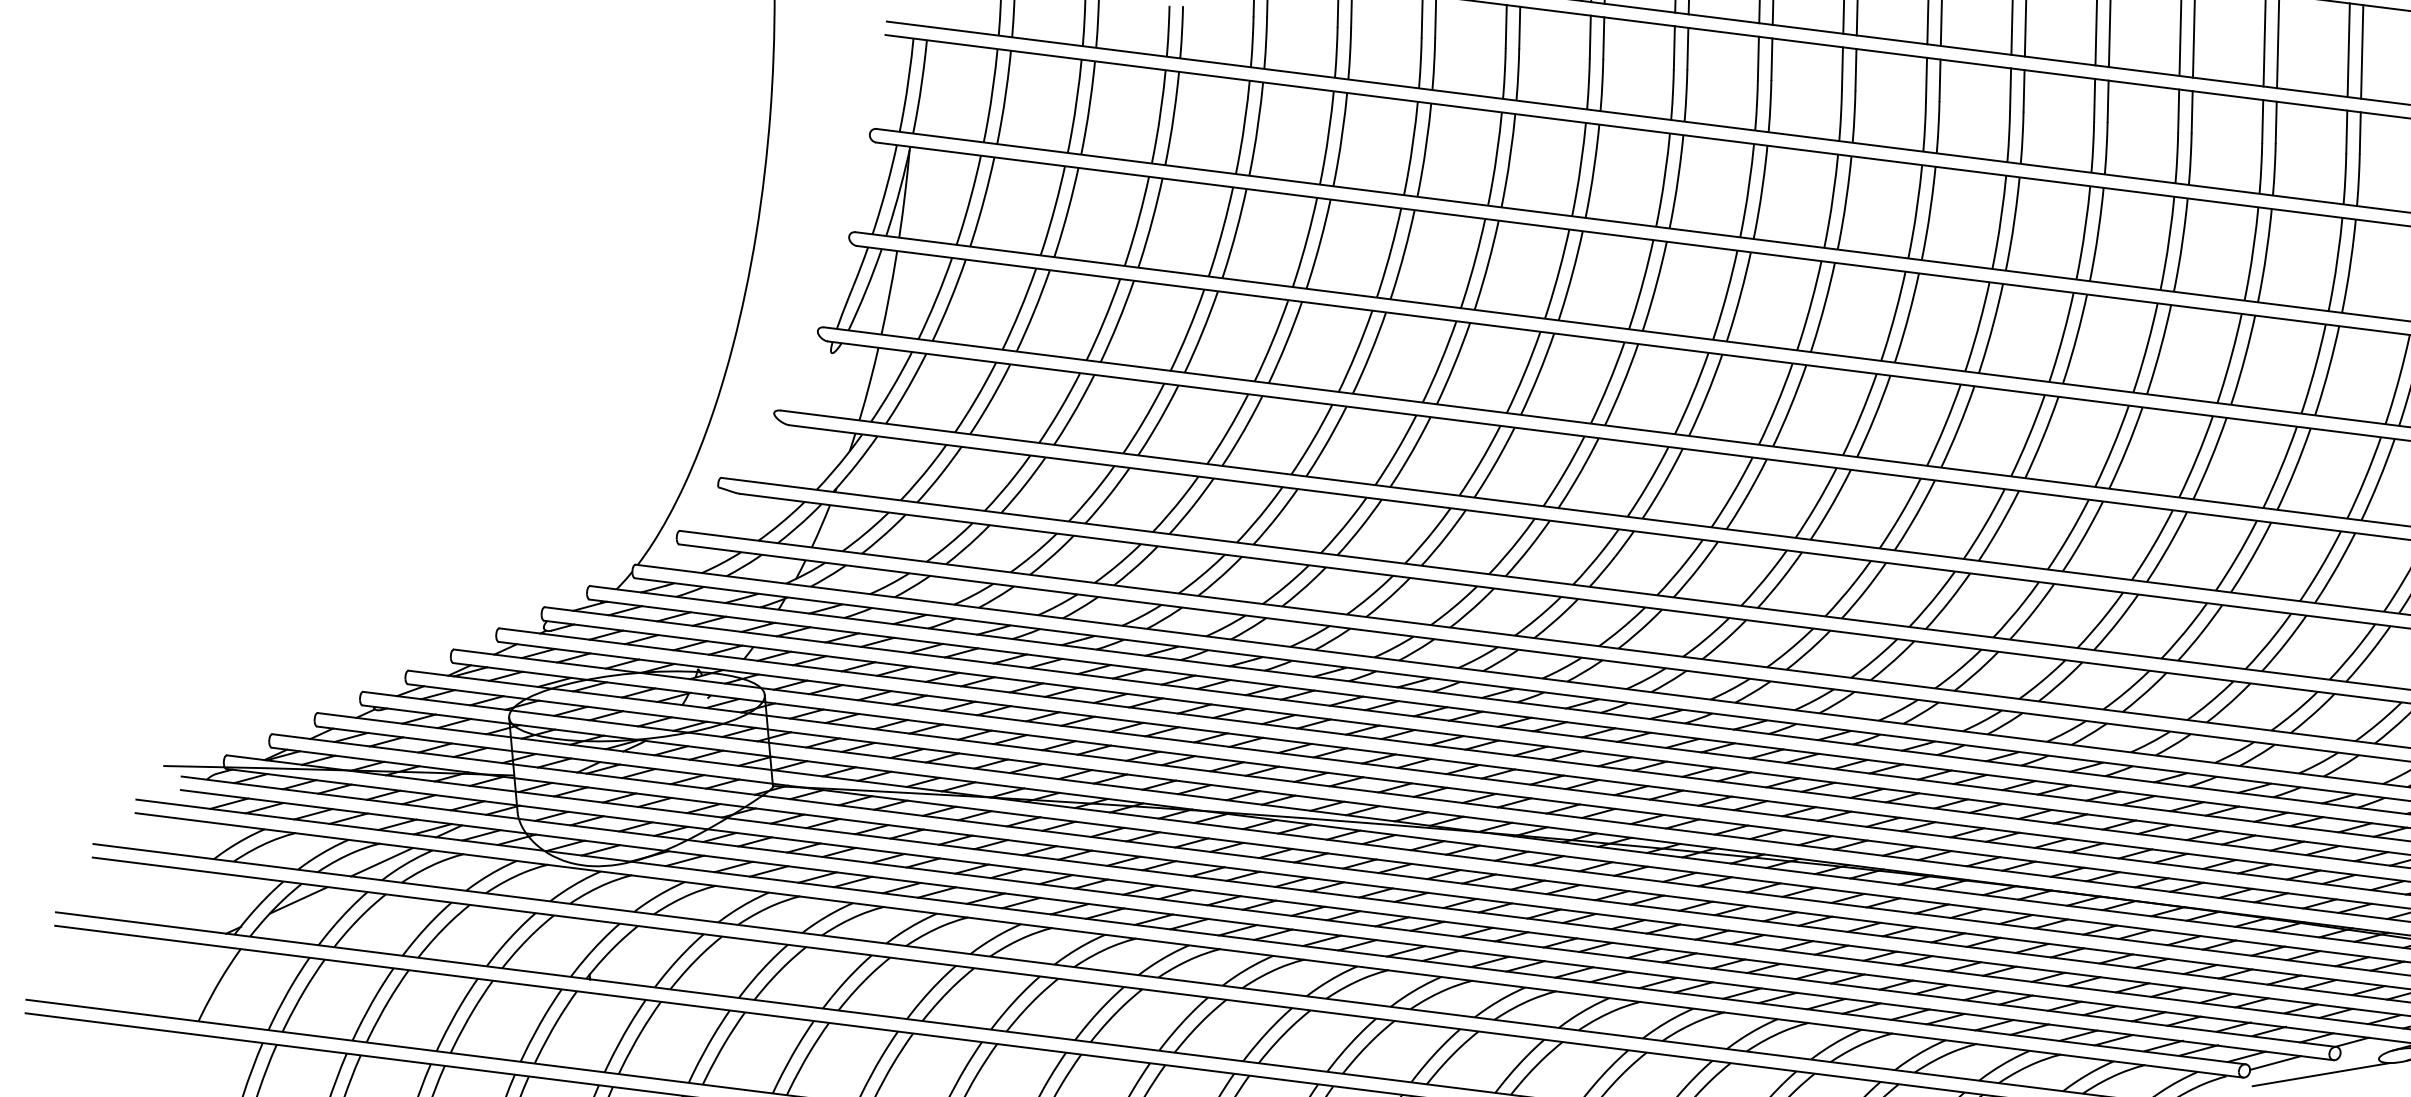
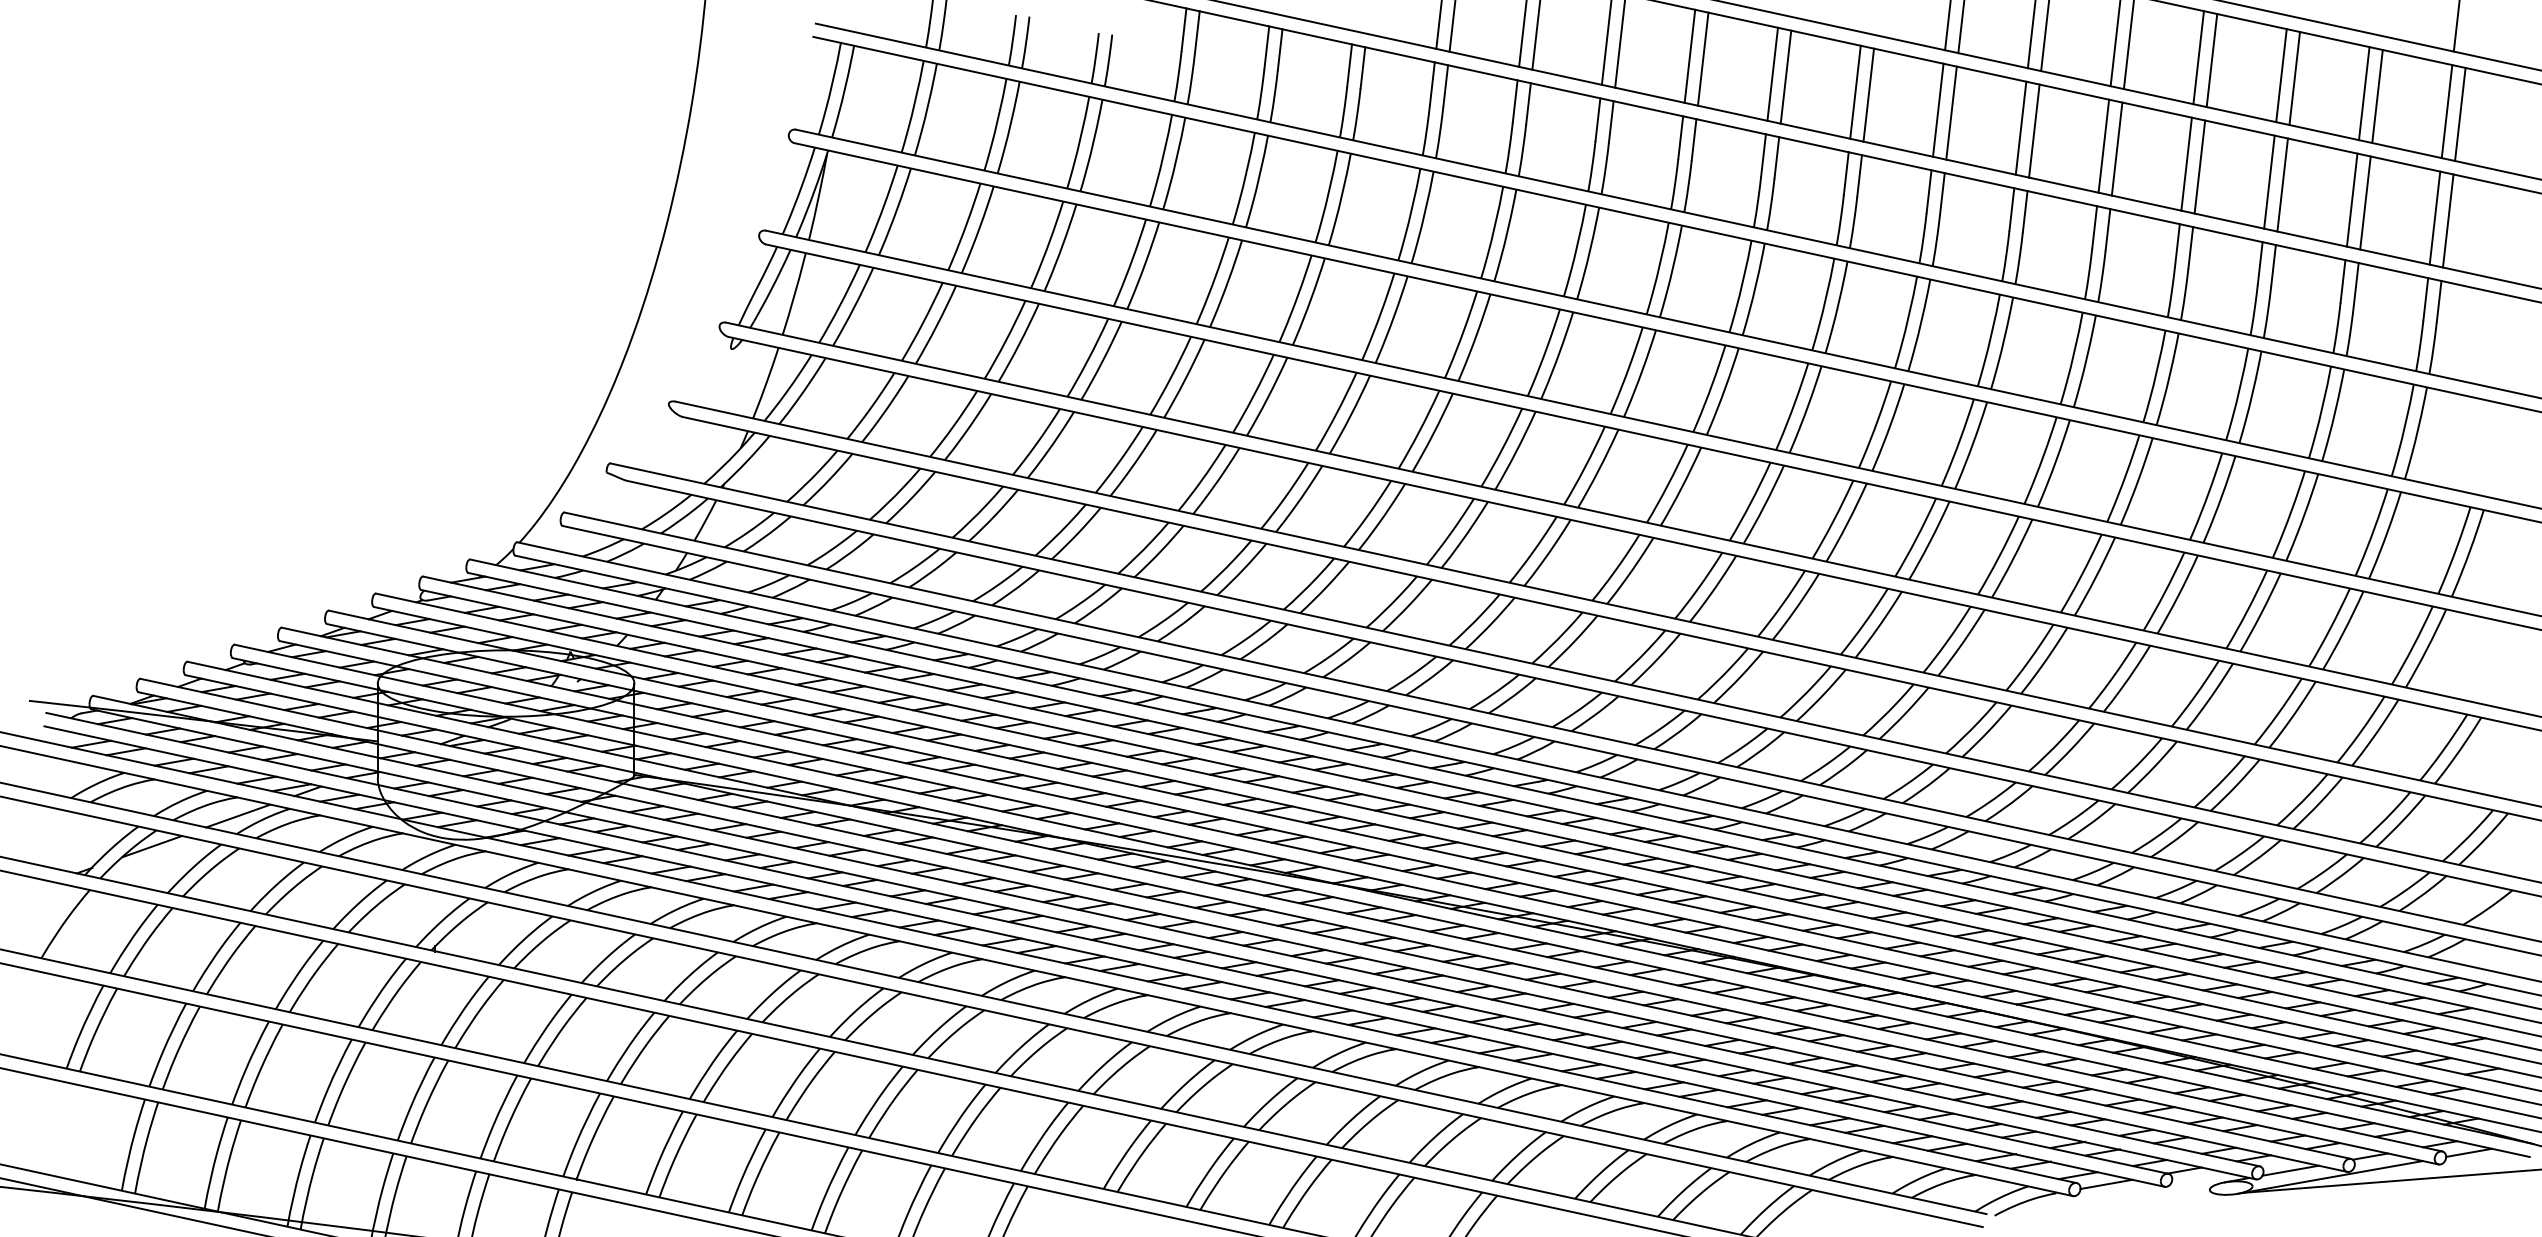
line: (2320, 1074) -> (2150, 1199), removed

